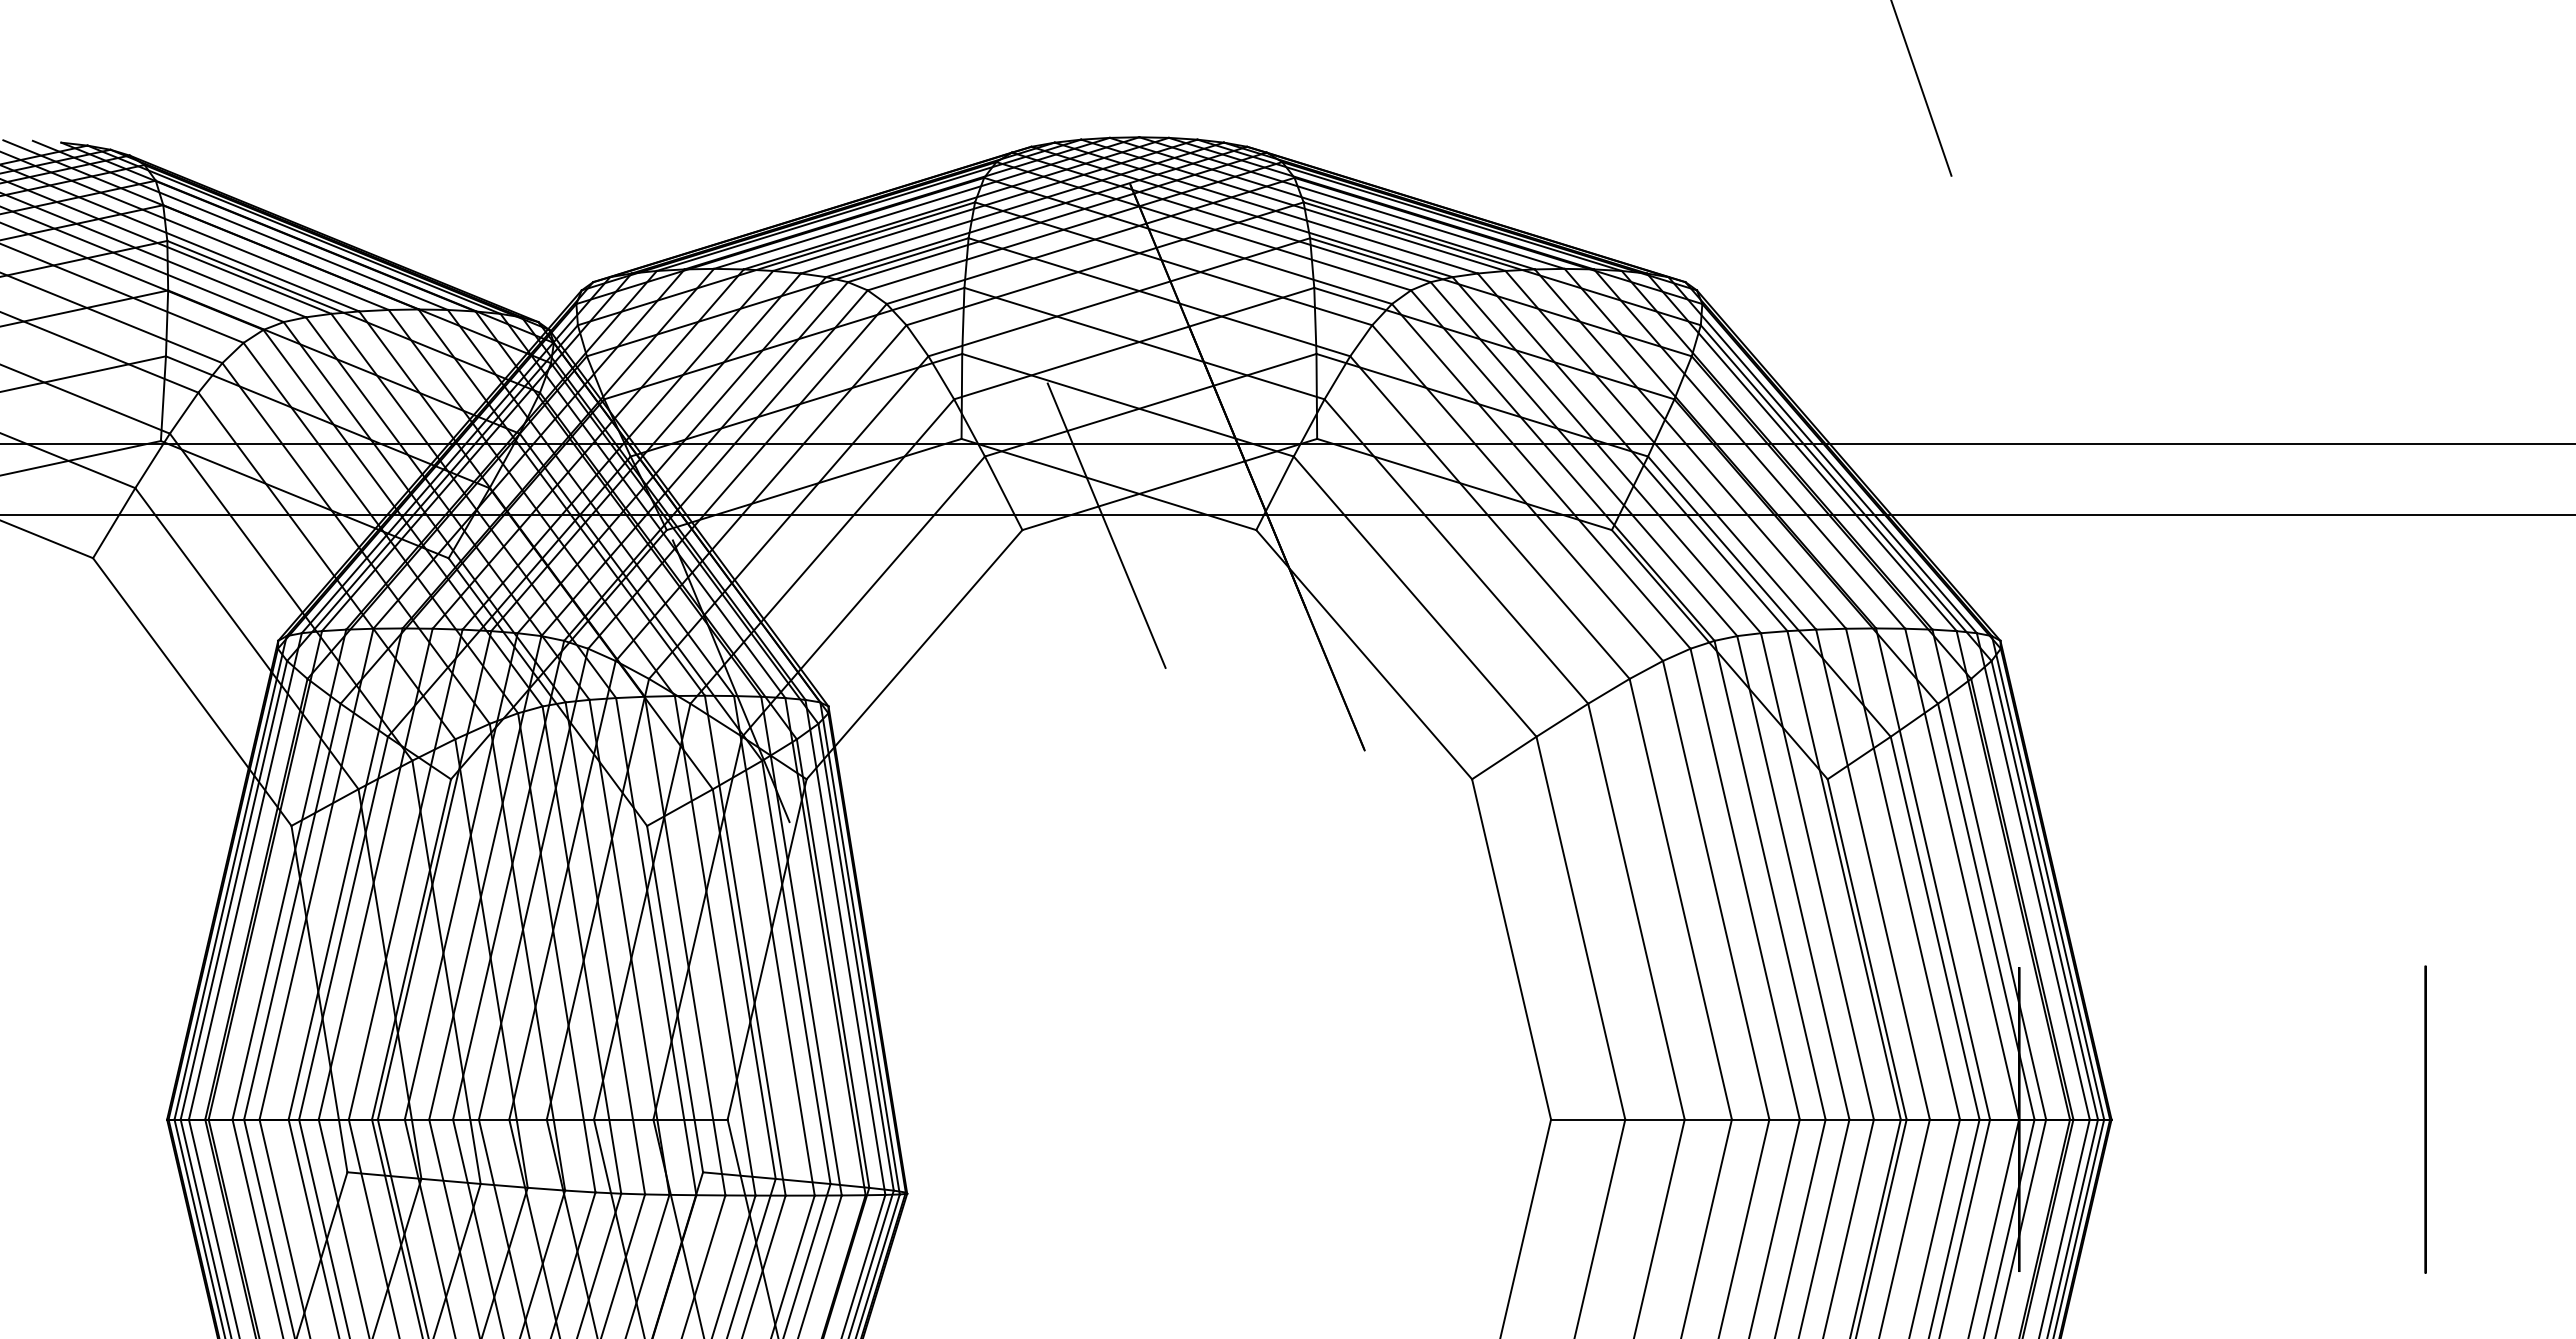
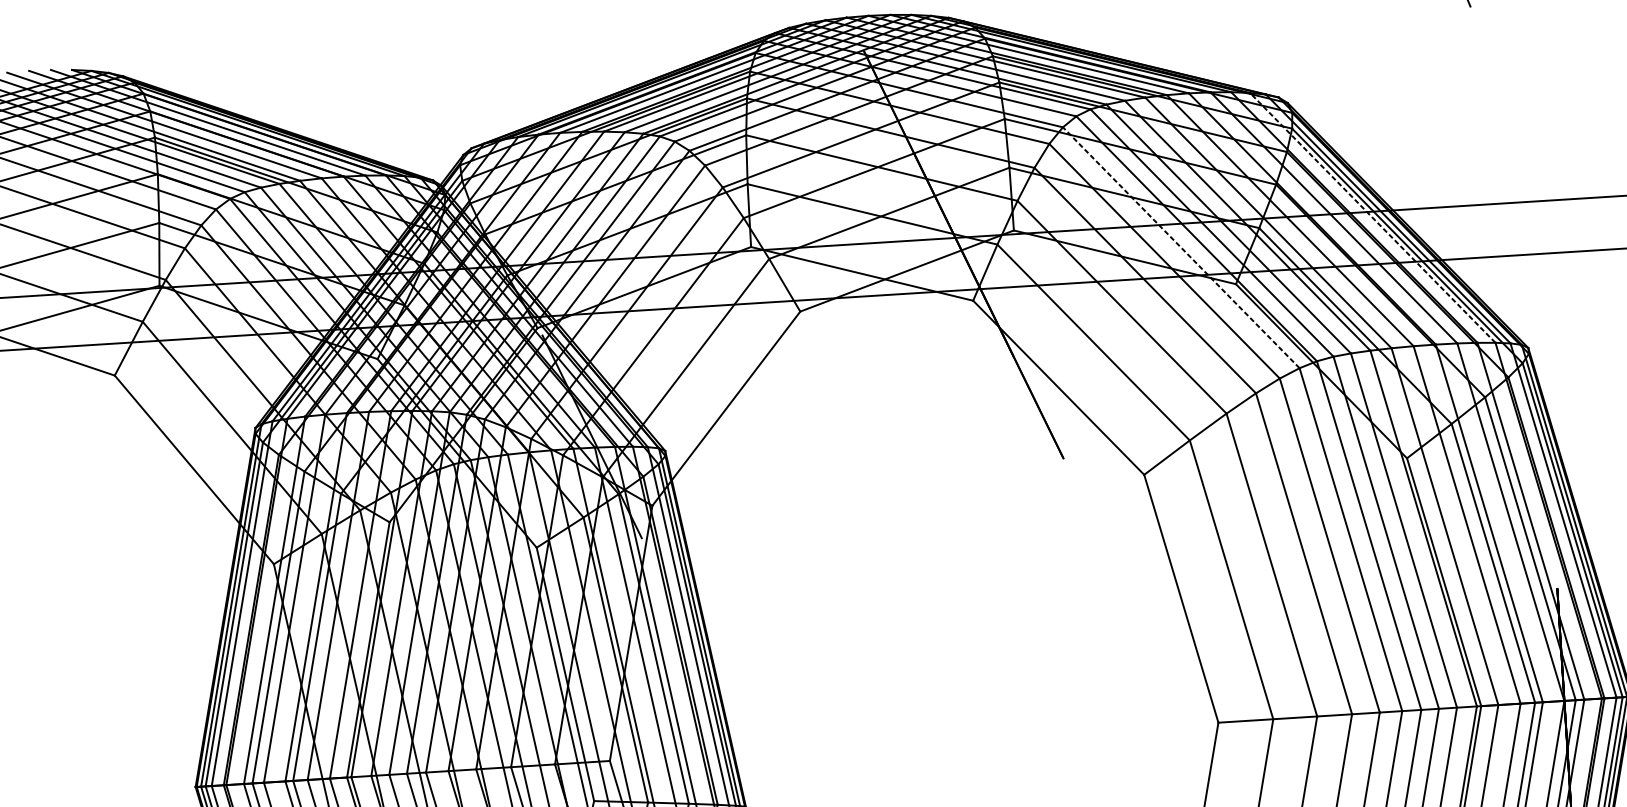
line: (1801, 452) -> (1372, 218), solid -> dashed
line: (1540, 476) -> (1180, 247), solid -> dashed
line: (1106, 525) -> (862, 304), removed

